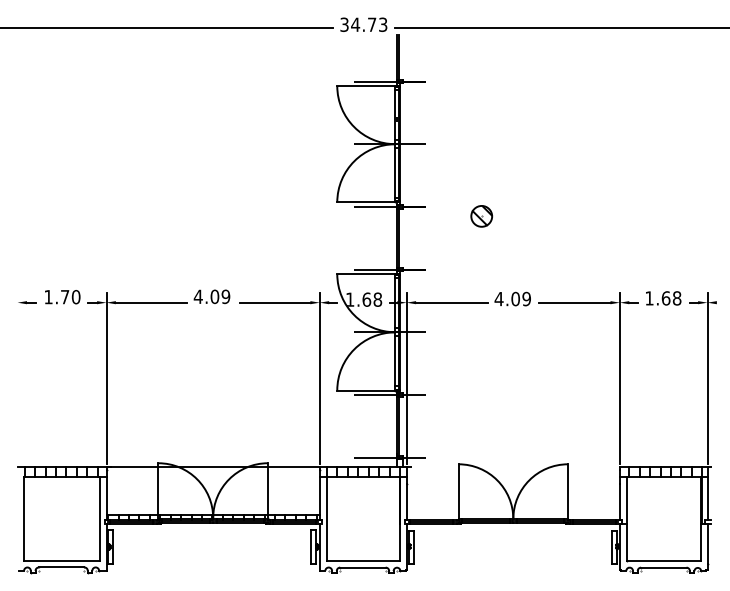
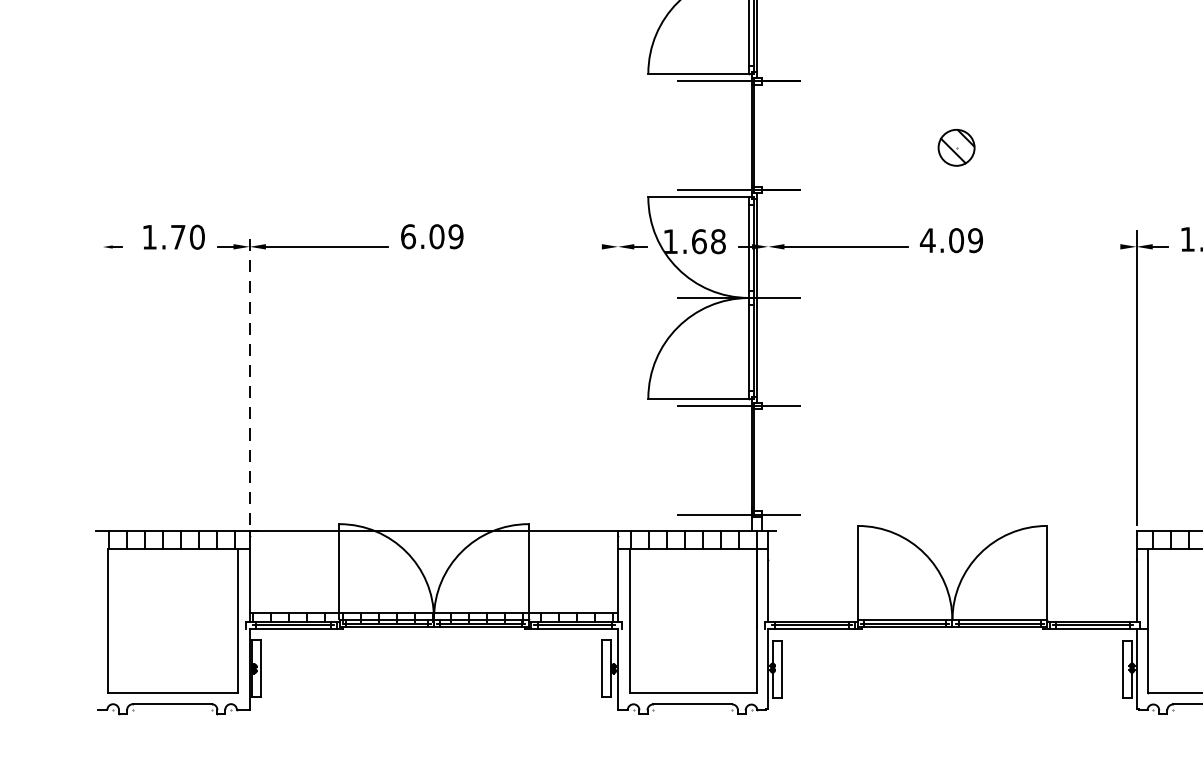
part: (481, 216) -> (956, 148), moved
text: (197, 296) -> (406, 236), 4.09 -> 6.09
part: (27, 302) -> (113, 246), size x0.6
line: (274, 302) -> (539, 246), removed
line: (574, 302) -> (1058, 246), removed
line: (106, 377) -> (249, 376), solid -> dashed
line: (319, 378) -> (617, 377), removed
line: (406, 378) -> (767, 377), removed

